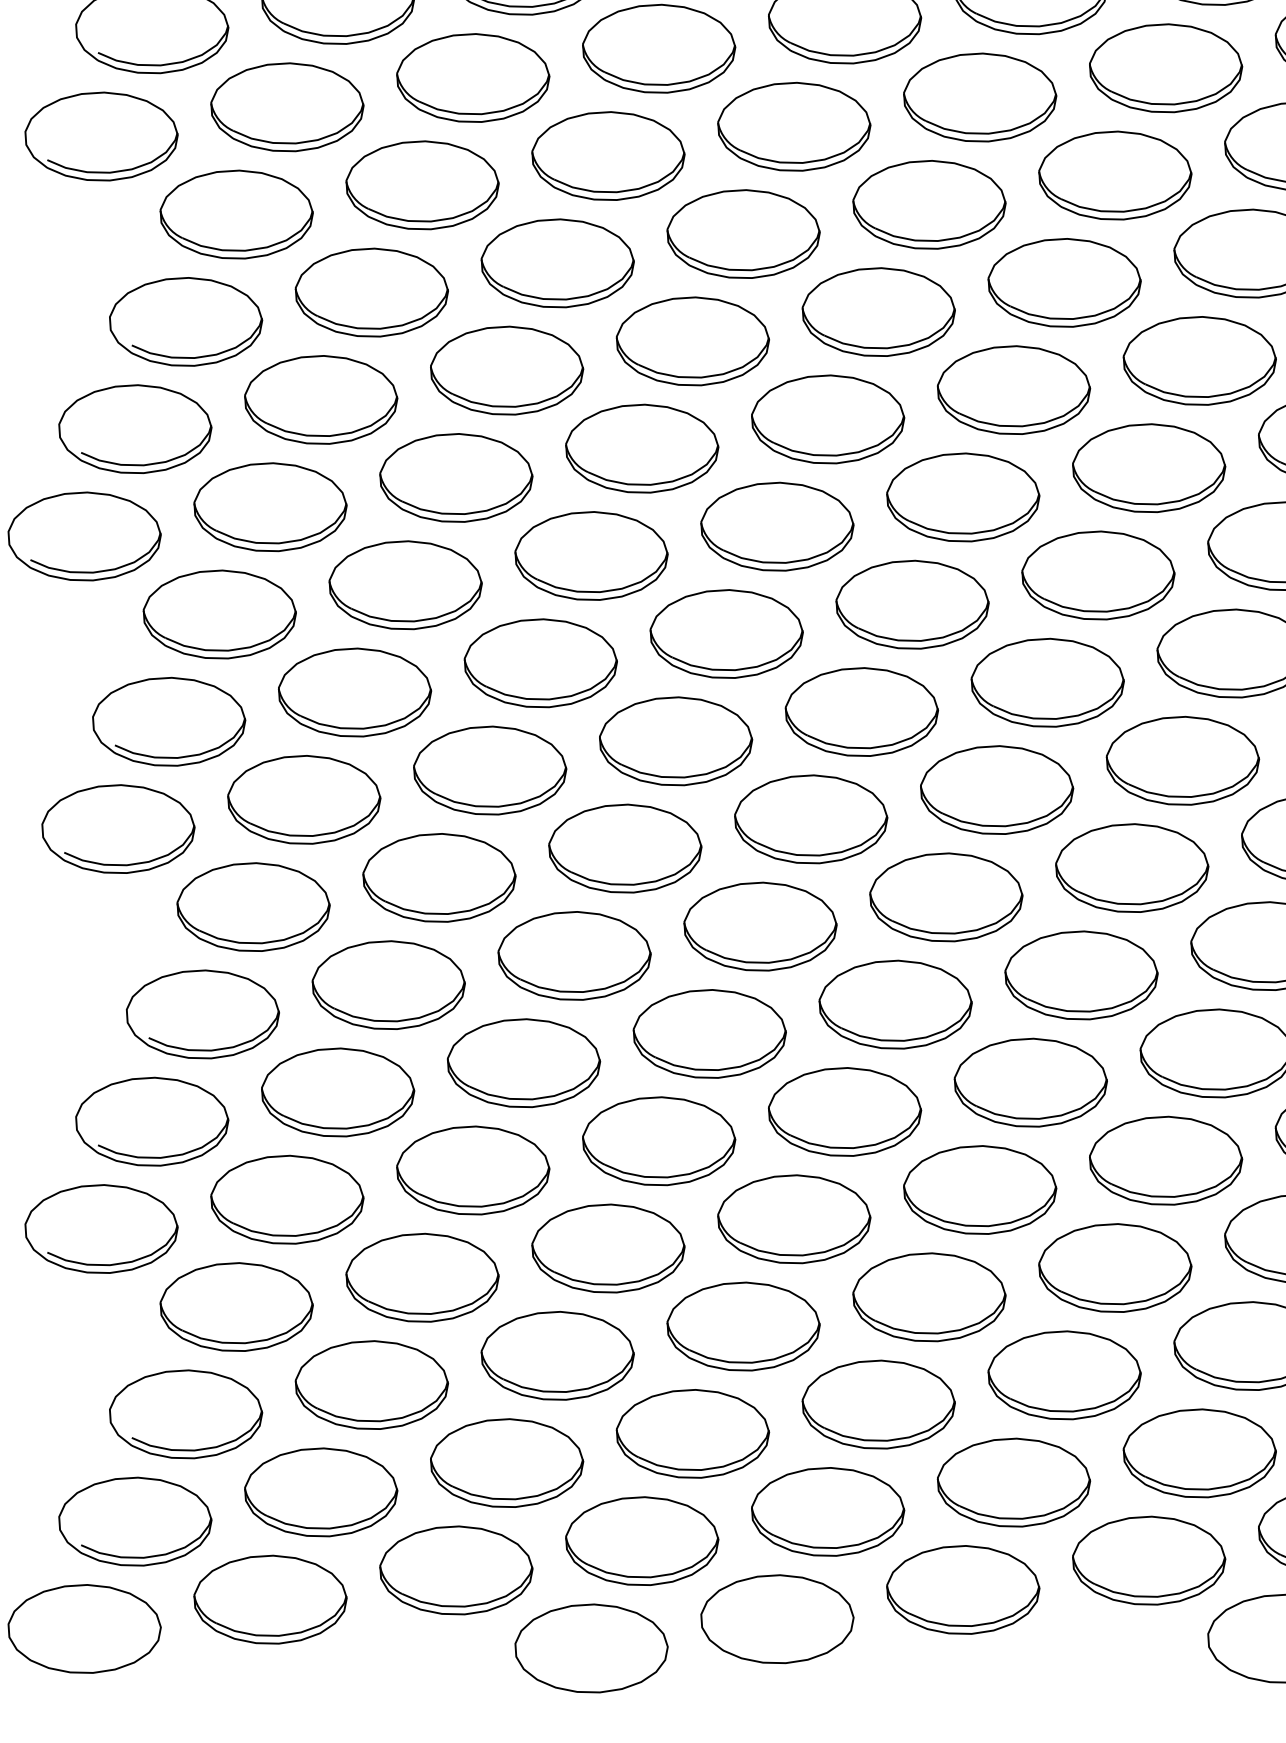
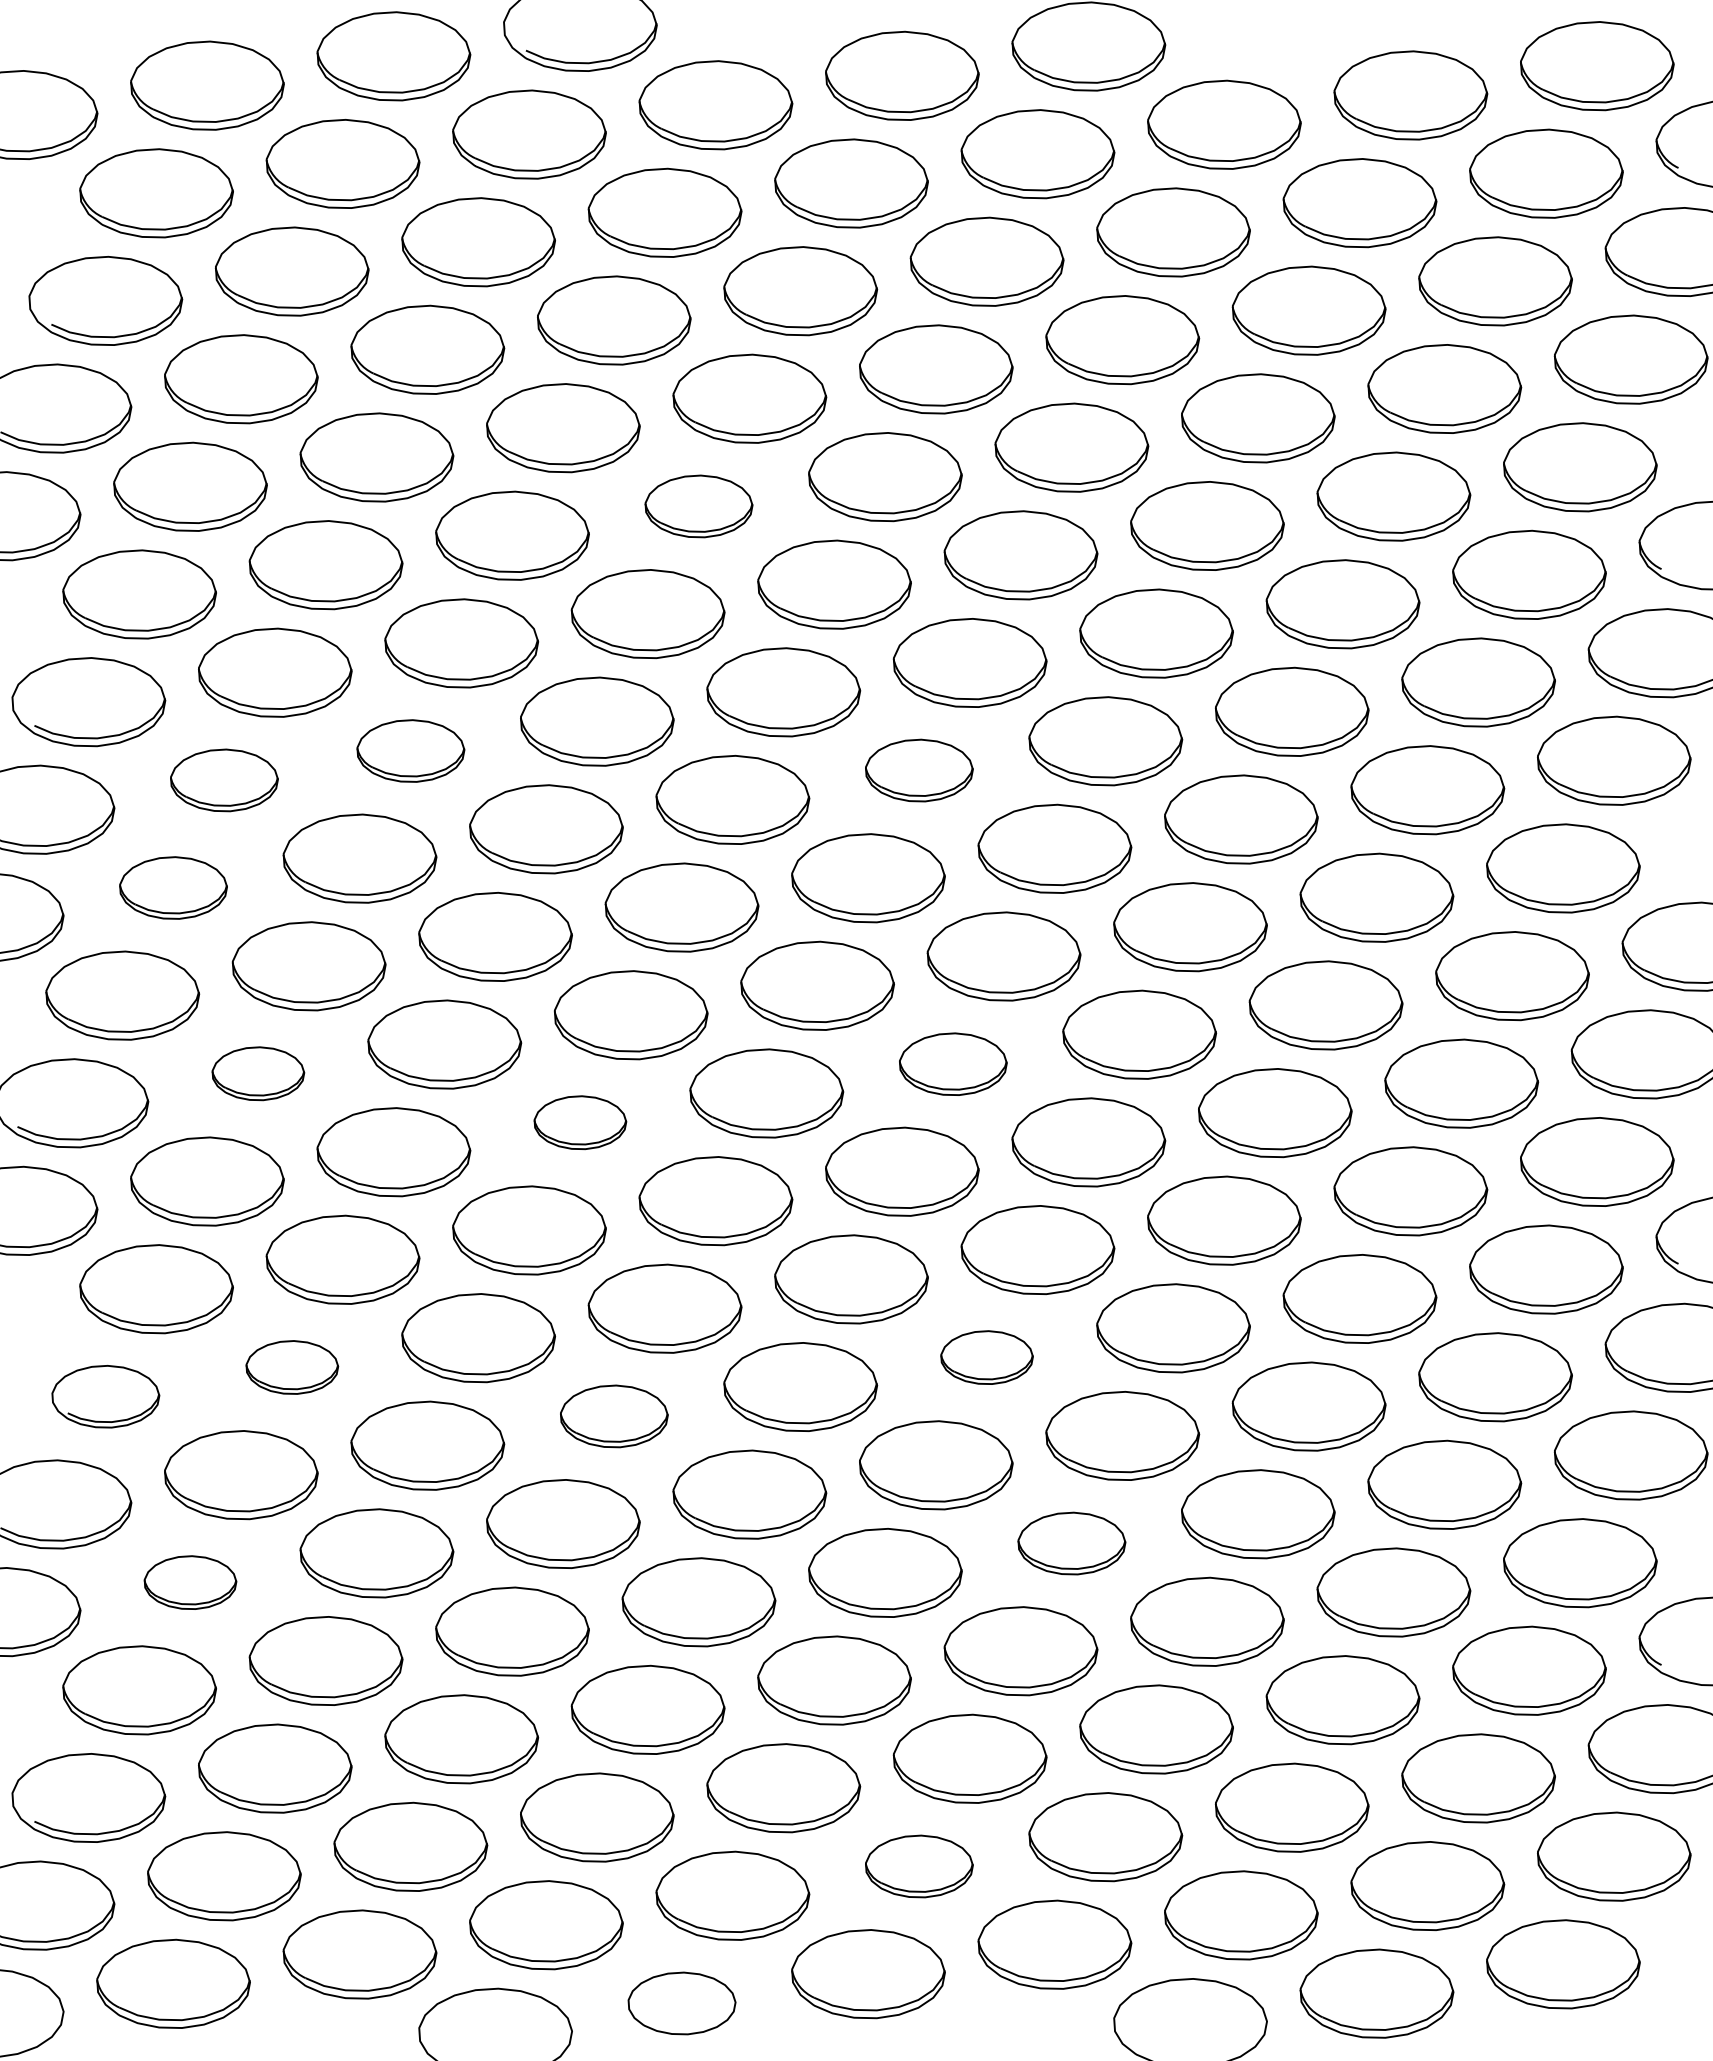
part: (793, 126) -> (698, 506), size x0.7
part: (506, 370) -> (410, 750), size x0.7
part: (1014, 390) -> (919, 770), size x0.7
part: (321, 400) -> (224, 780), size x0.7
part: (270, 506) -> (173, 887), size x0.7
part: (1048, 683) -> (953, 1064), size x0.7
part: (355, 692) -> (258, 1073), size x0.6
part: (676, 740) -> (580, 1122), size x0.6
part: (1080, 975) -> (986, 1357), size x0.6
part: (389, 985) -> (292, 1367), size x0.6
part: (202, 1014) -> (105, 1396), size x0.7
part: (710, 1034) -> (614, 1416), size x0.7
part: (1165, 1160) -> (1071, 1543), size x0.7
part: (287, 1199) -> (190, 1582), size x0.6
part: (1014, 1482) -> (919, 1866), size x0.7
part: (776, 1619) -> (681, 2003), size x0.7

